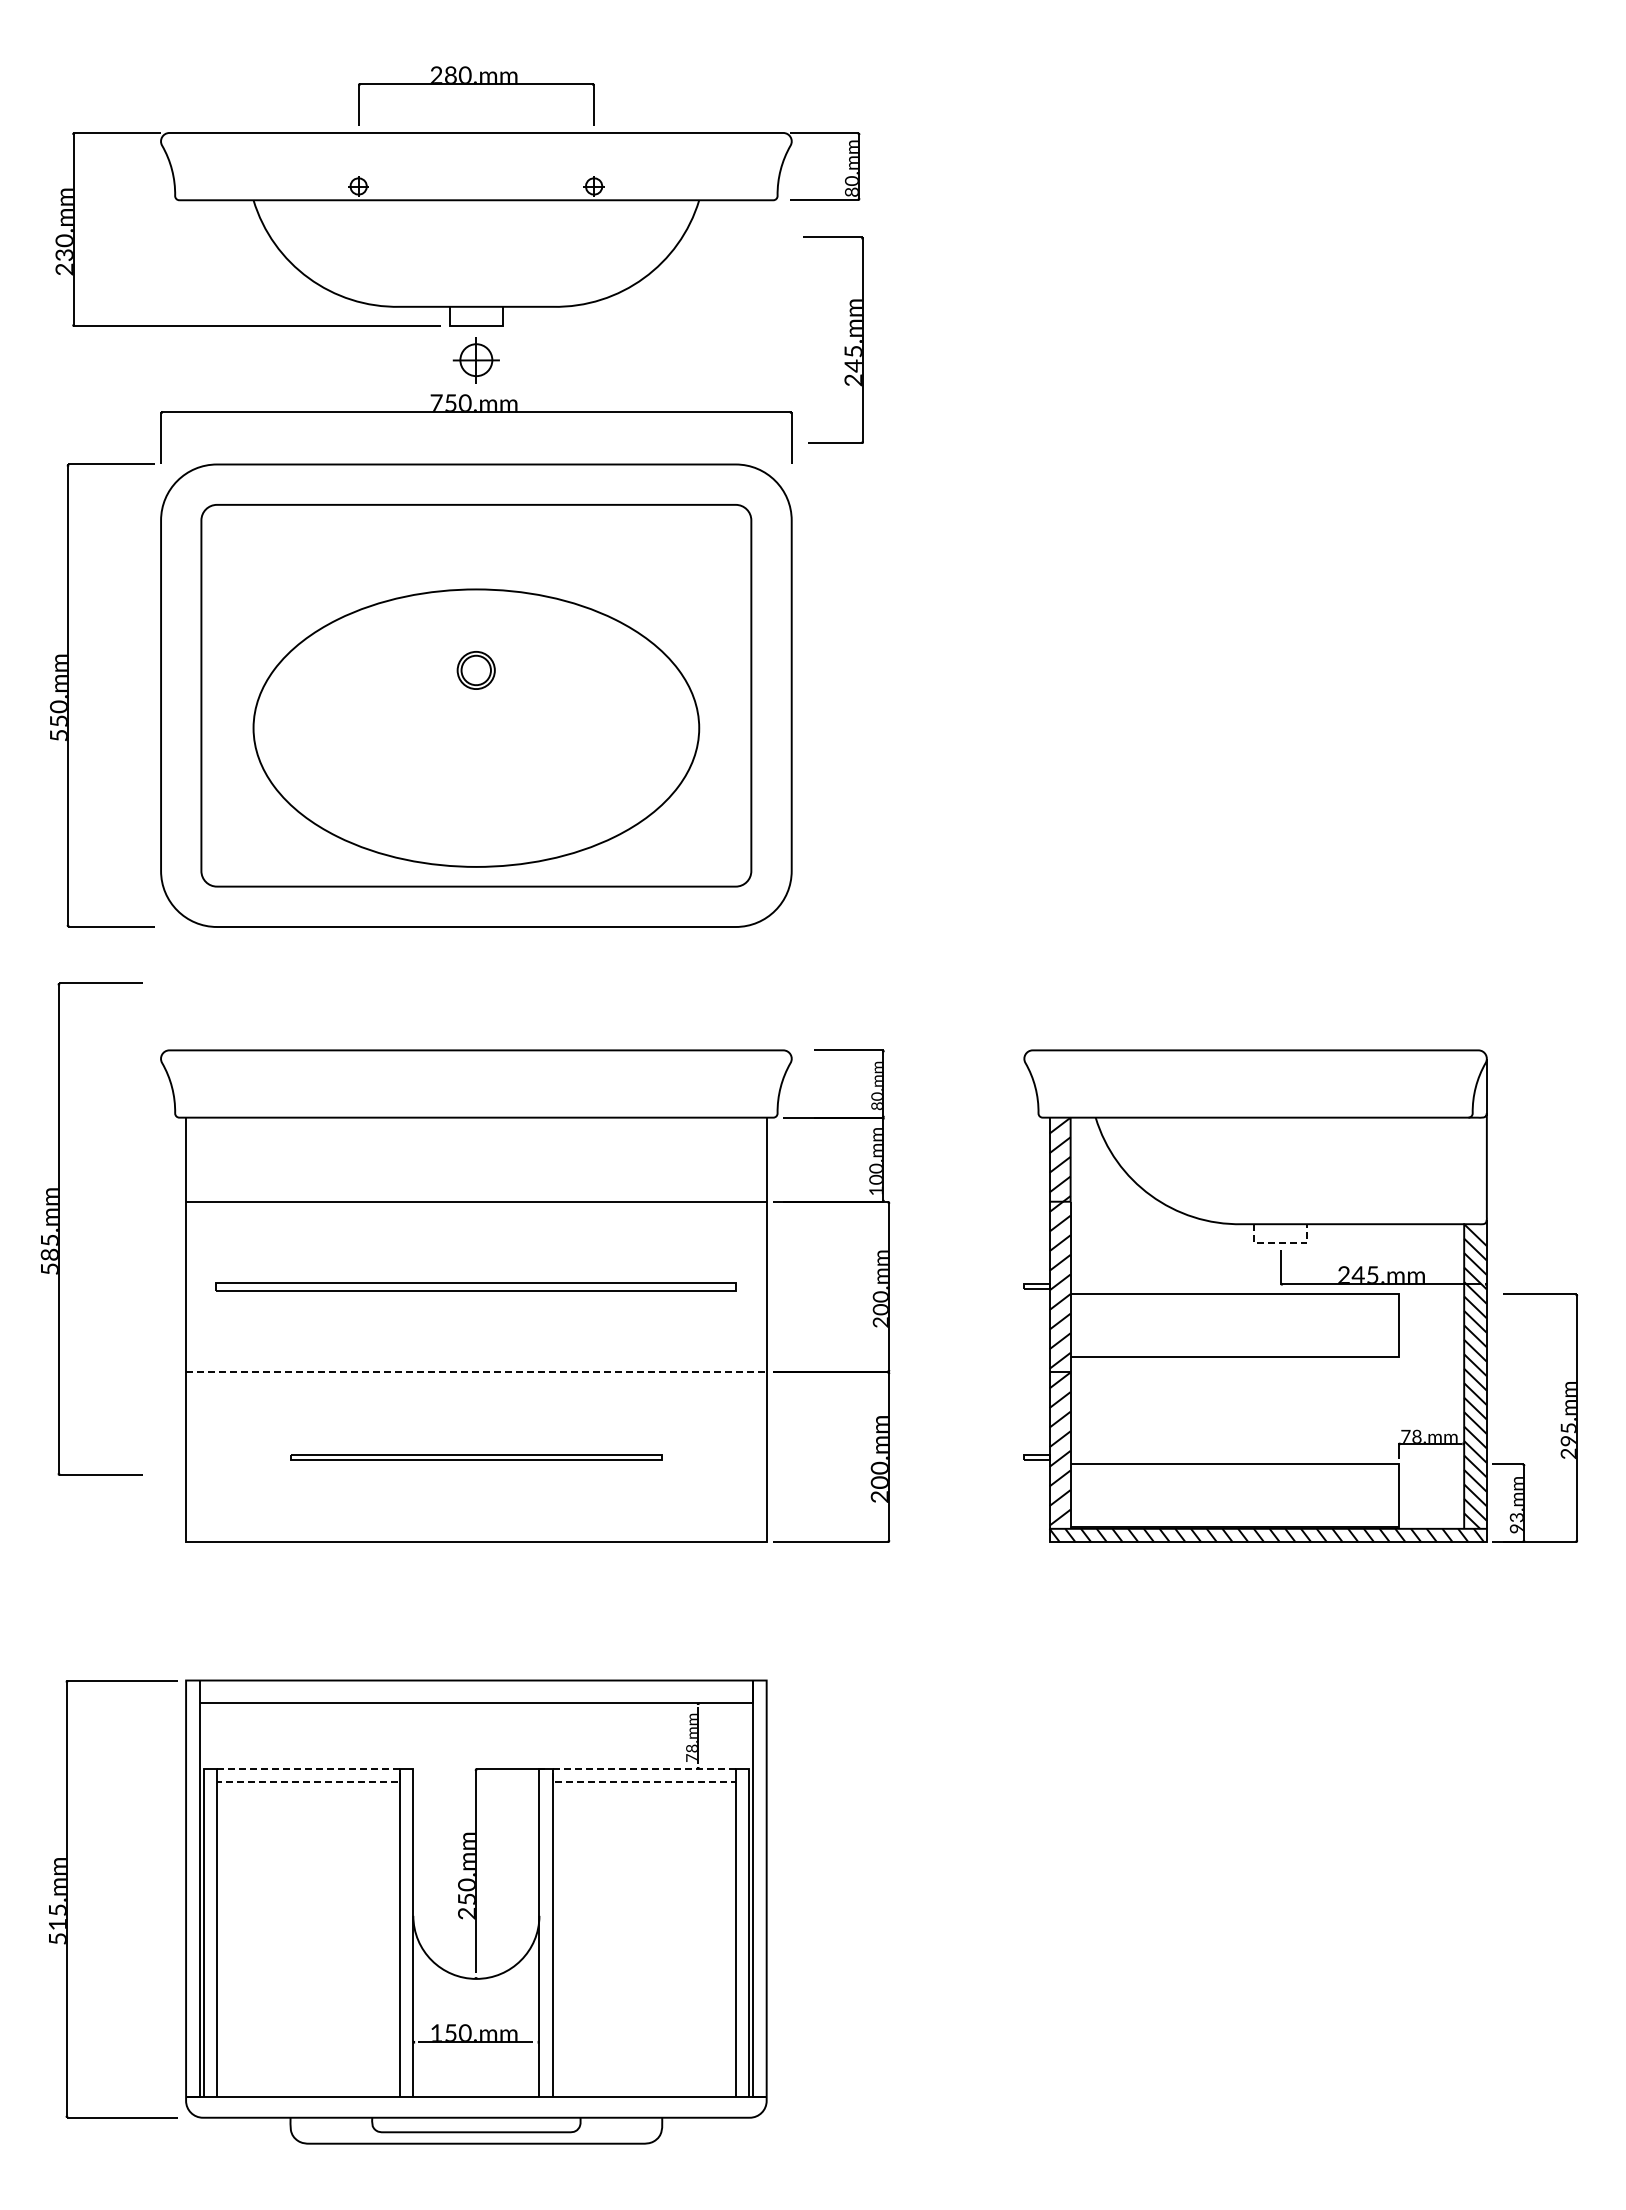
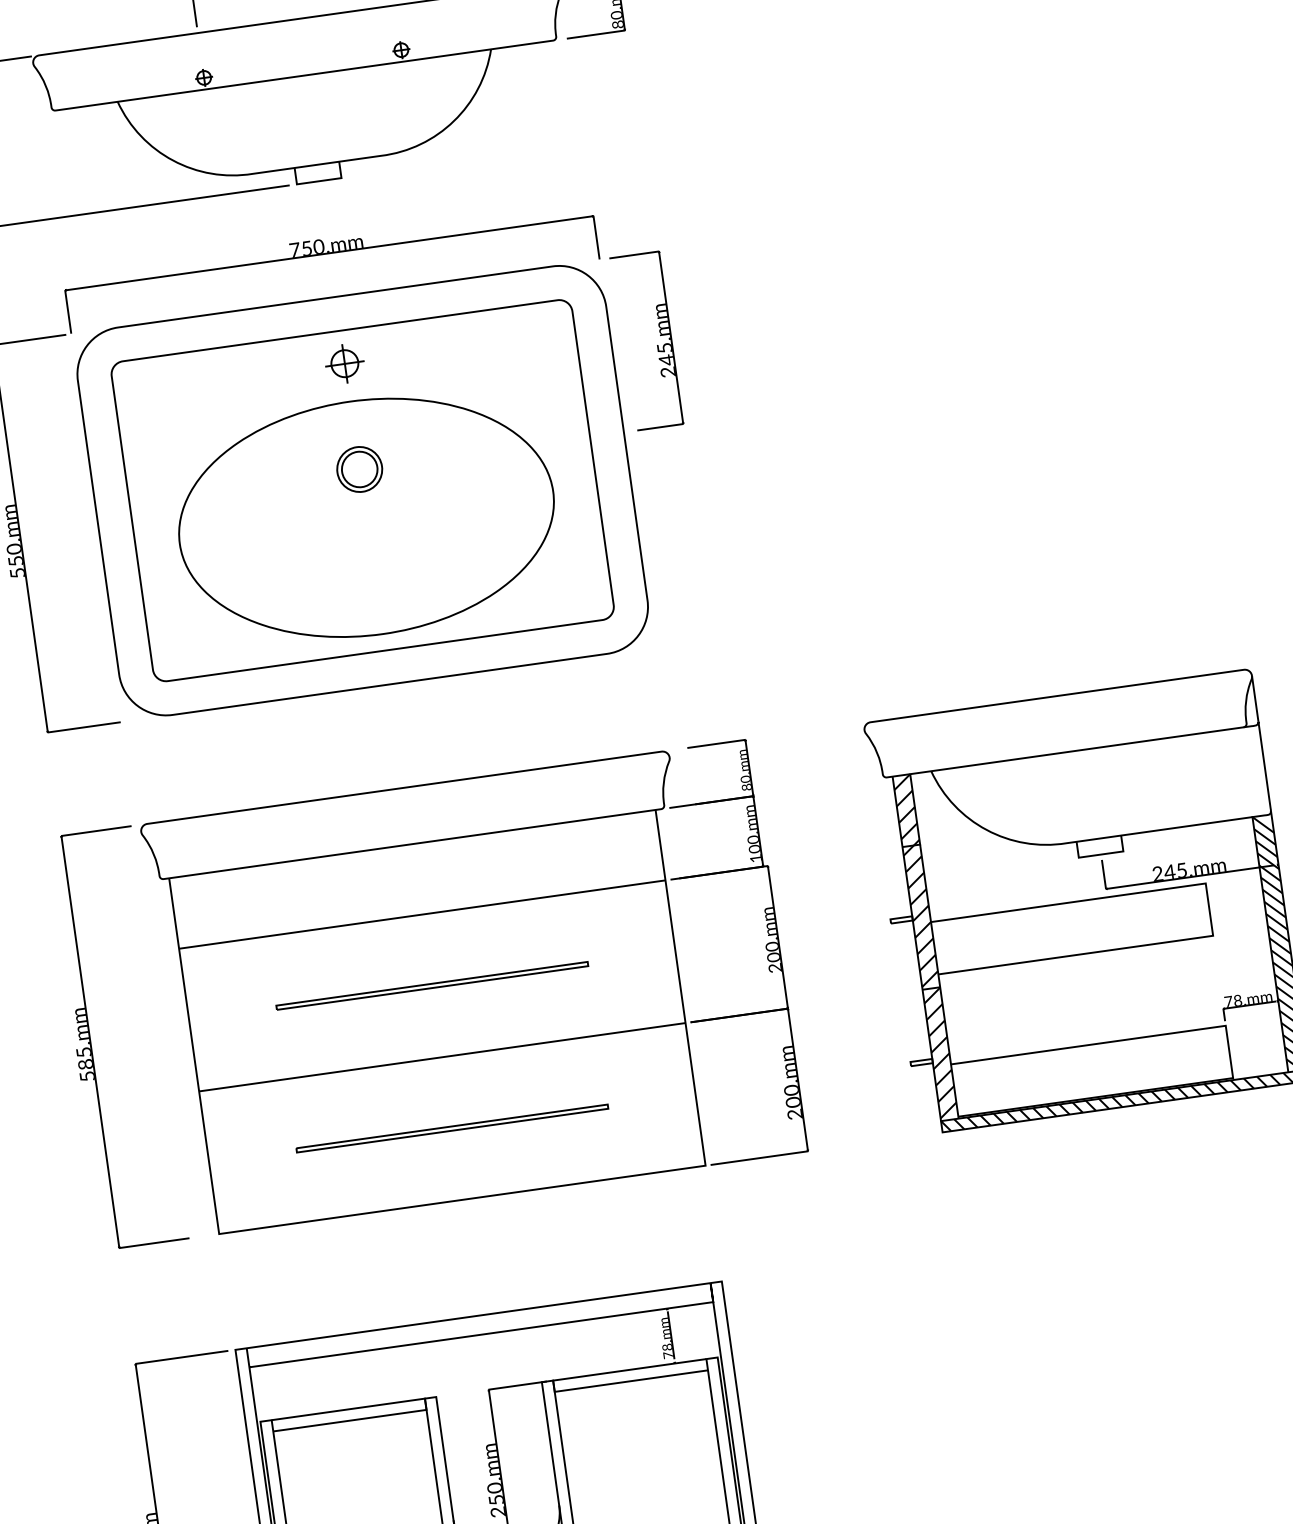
part: (844, 346) -> (656, 344), moved
part: (475, 360) -> (344, 364), moved
part: (475, 670) -> (359, 469), size x1.43
part: (59, 1228) -> (90, 1041), moved
line: (1280, 1243) -> (1100, 854), dashed -> solid
part: (476, 1286) -> (432, 985), size x0.71
line: (476, 1372) -> (442, 1057), dashed -> solid
line: (399, 1775) -> (425, 1404), dashed -> solid
line: (552, 1775) -> (553, 1386), dashed -> solid

